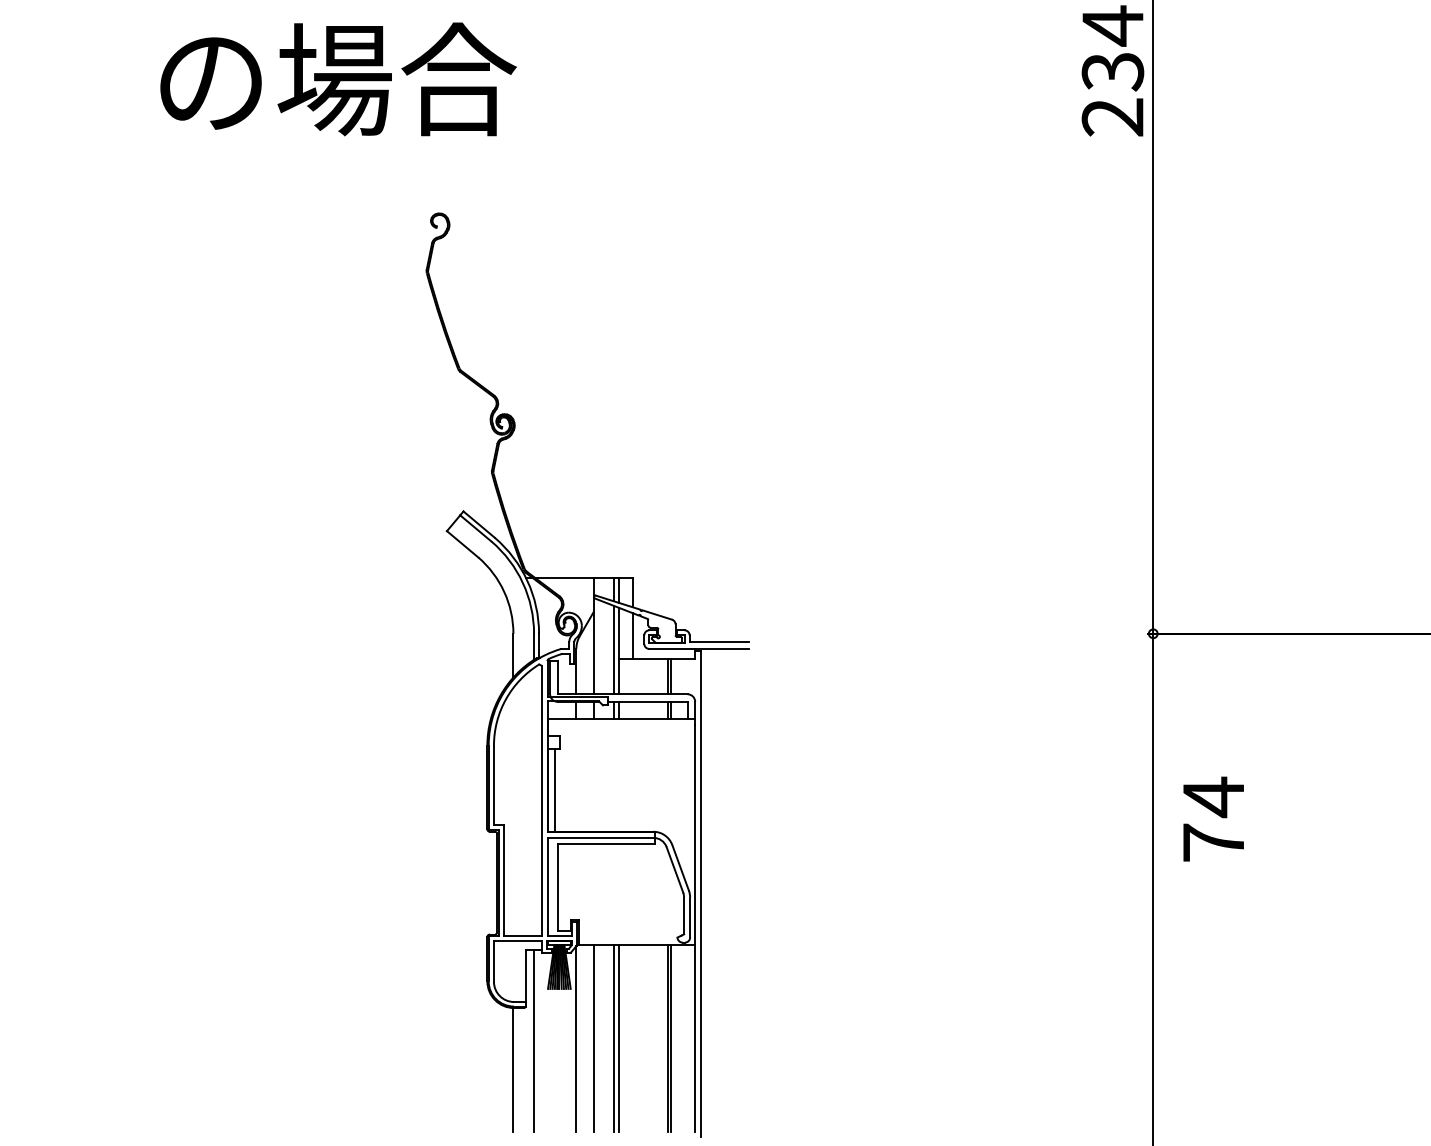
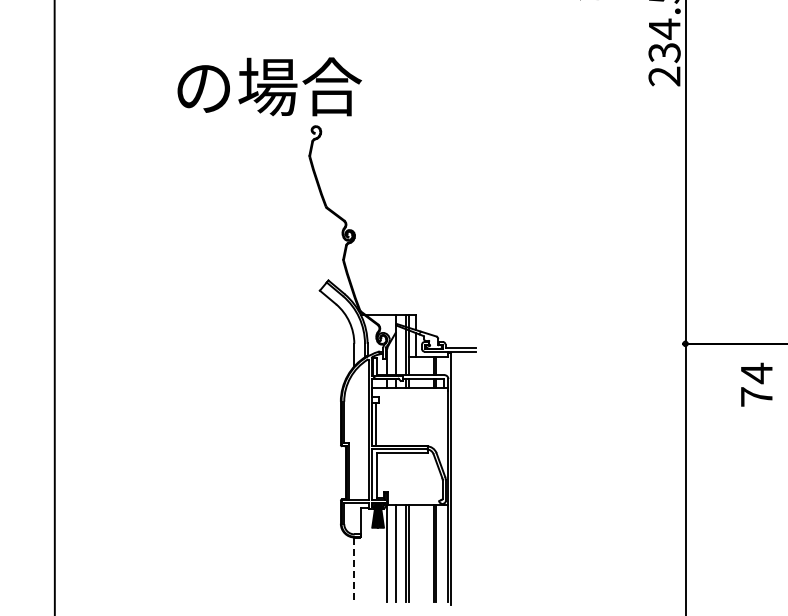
text: (337, 78) -> (269, 86), moved
text: (1213, 818) -> (756, 384), moved
line: (535, 1040) -> (365, 554), removed
line: (513, 1071) -> (354, 570), solid -> dashed

